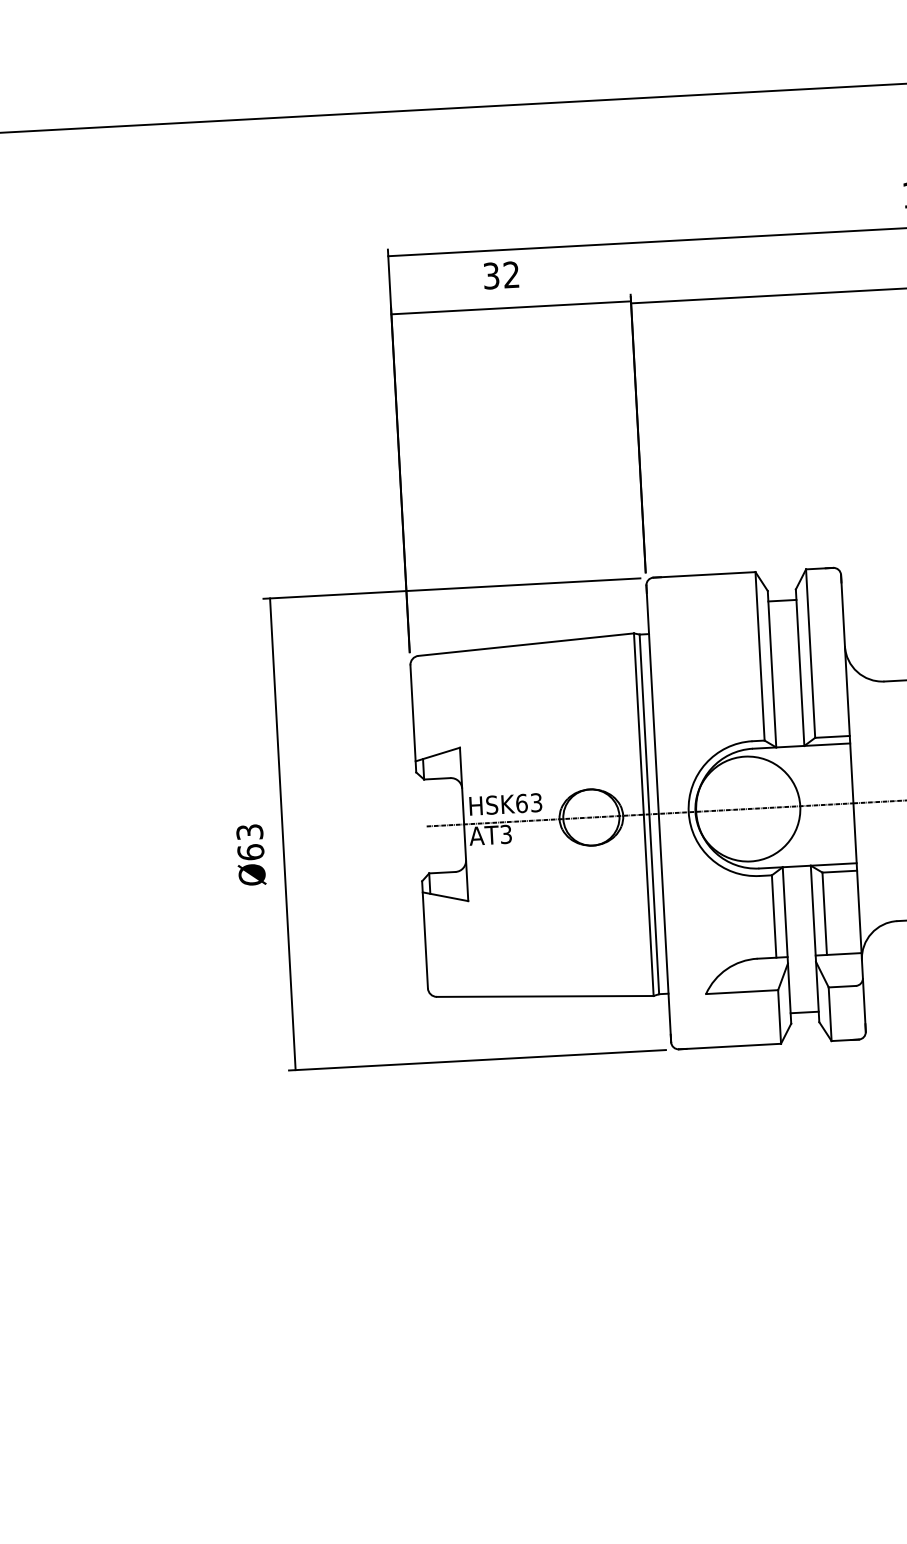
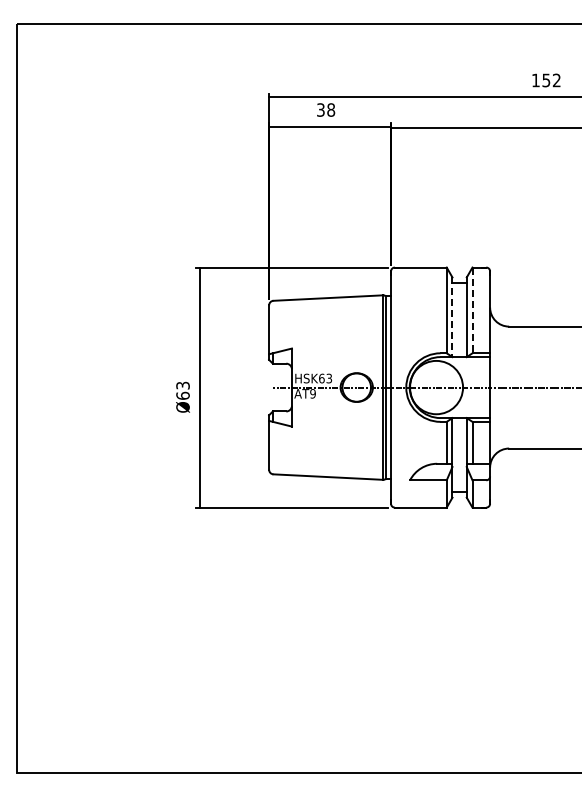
text: (512, 273) -> (331, 109), 32 -> 38
line: (810, 653) -> (472, 310), solid -> dashed
line: (772, 669) -> (452, 317), solid -> dashed
text: (505, 833) -> (312, 393), AT3 -> AT9

